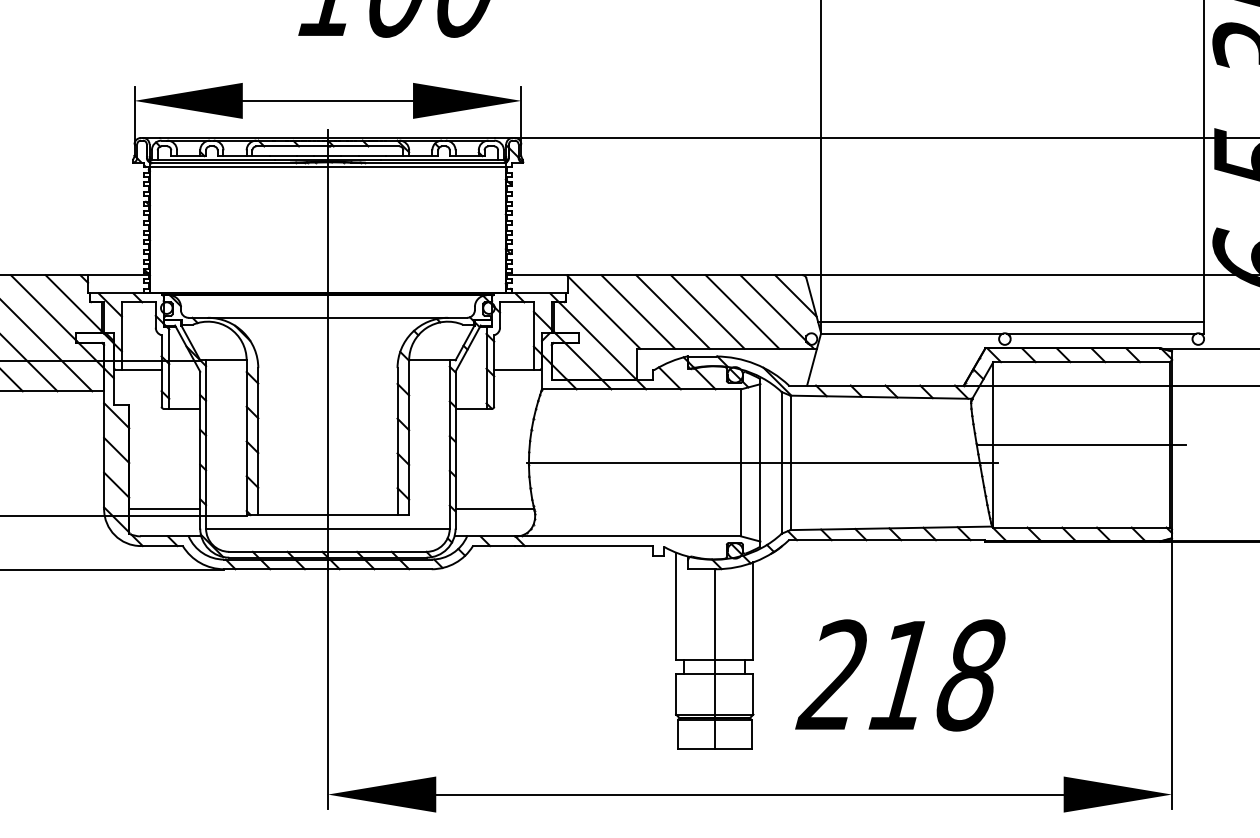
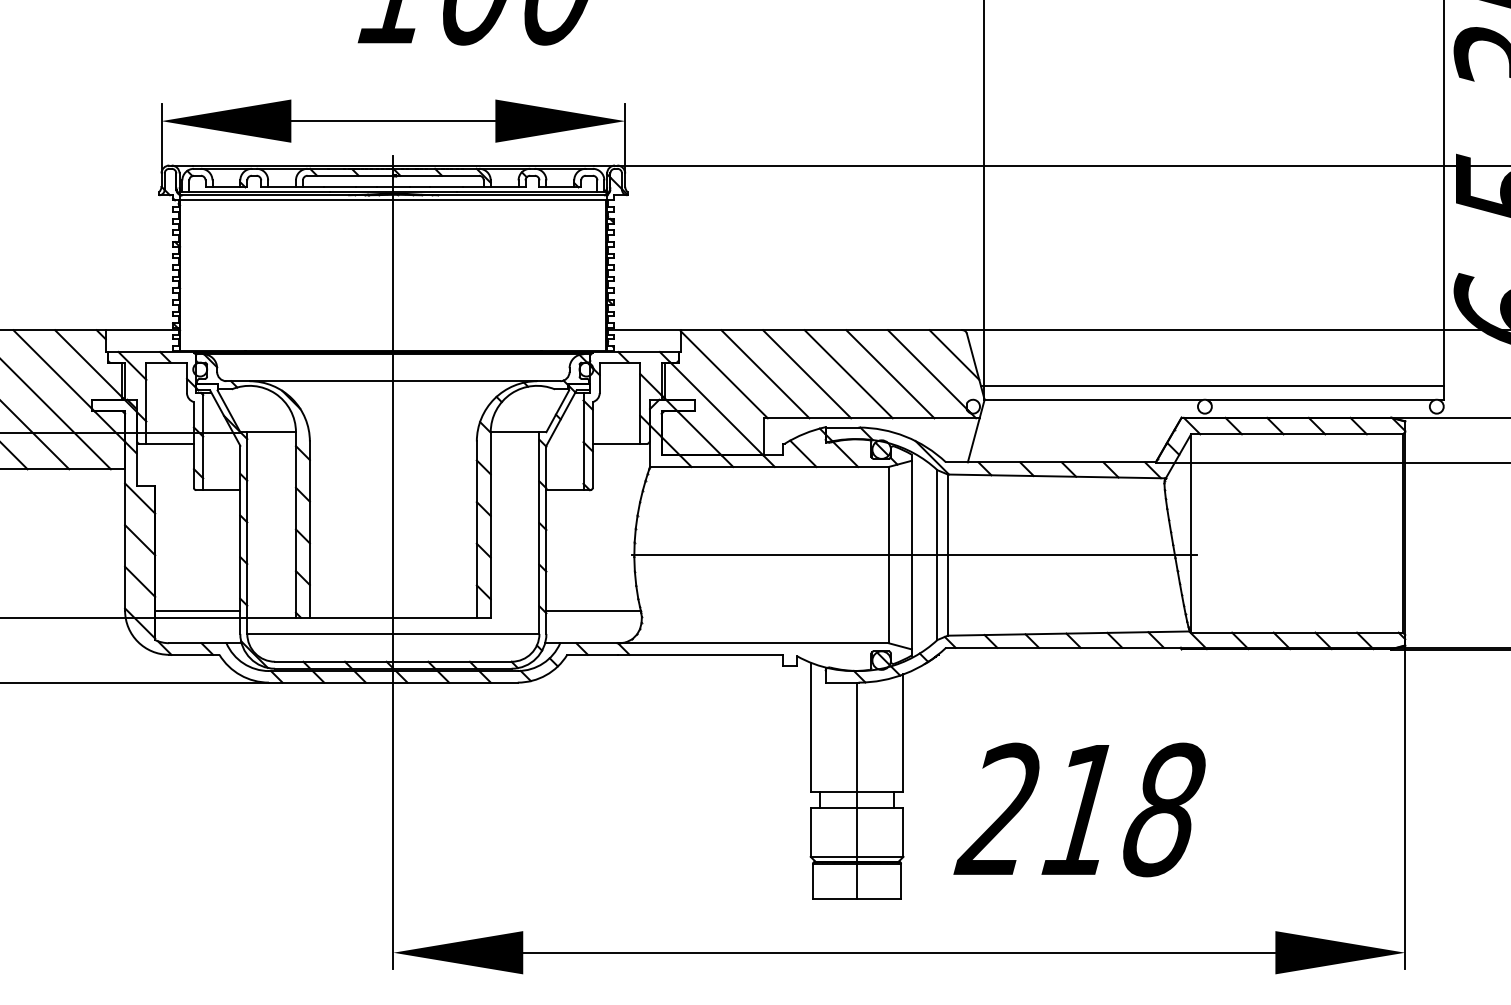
line: (1081, 444) -> (1296, 533), removed

